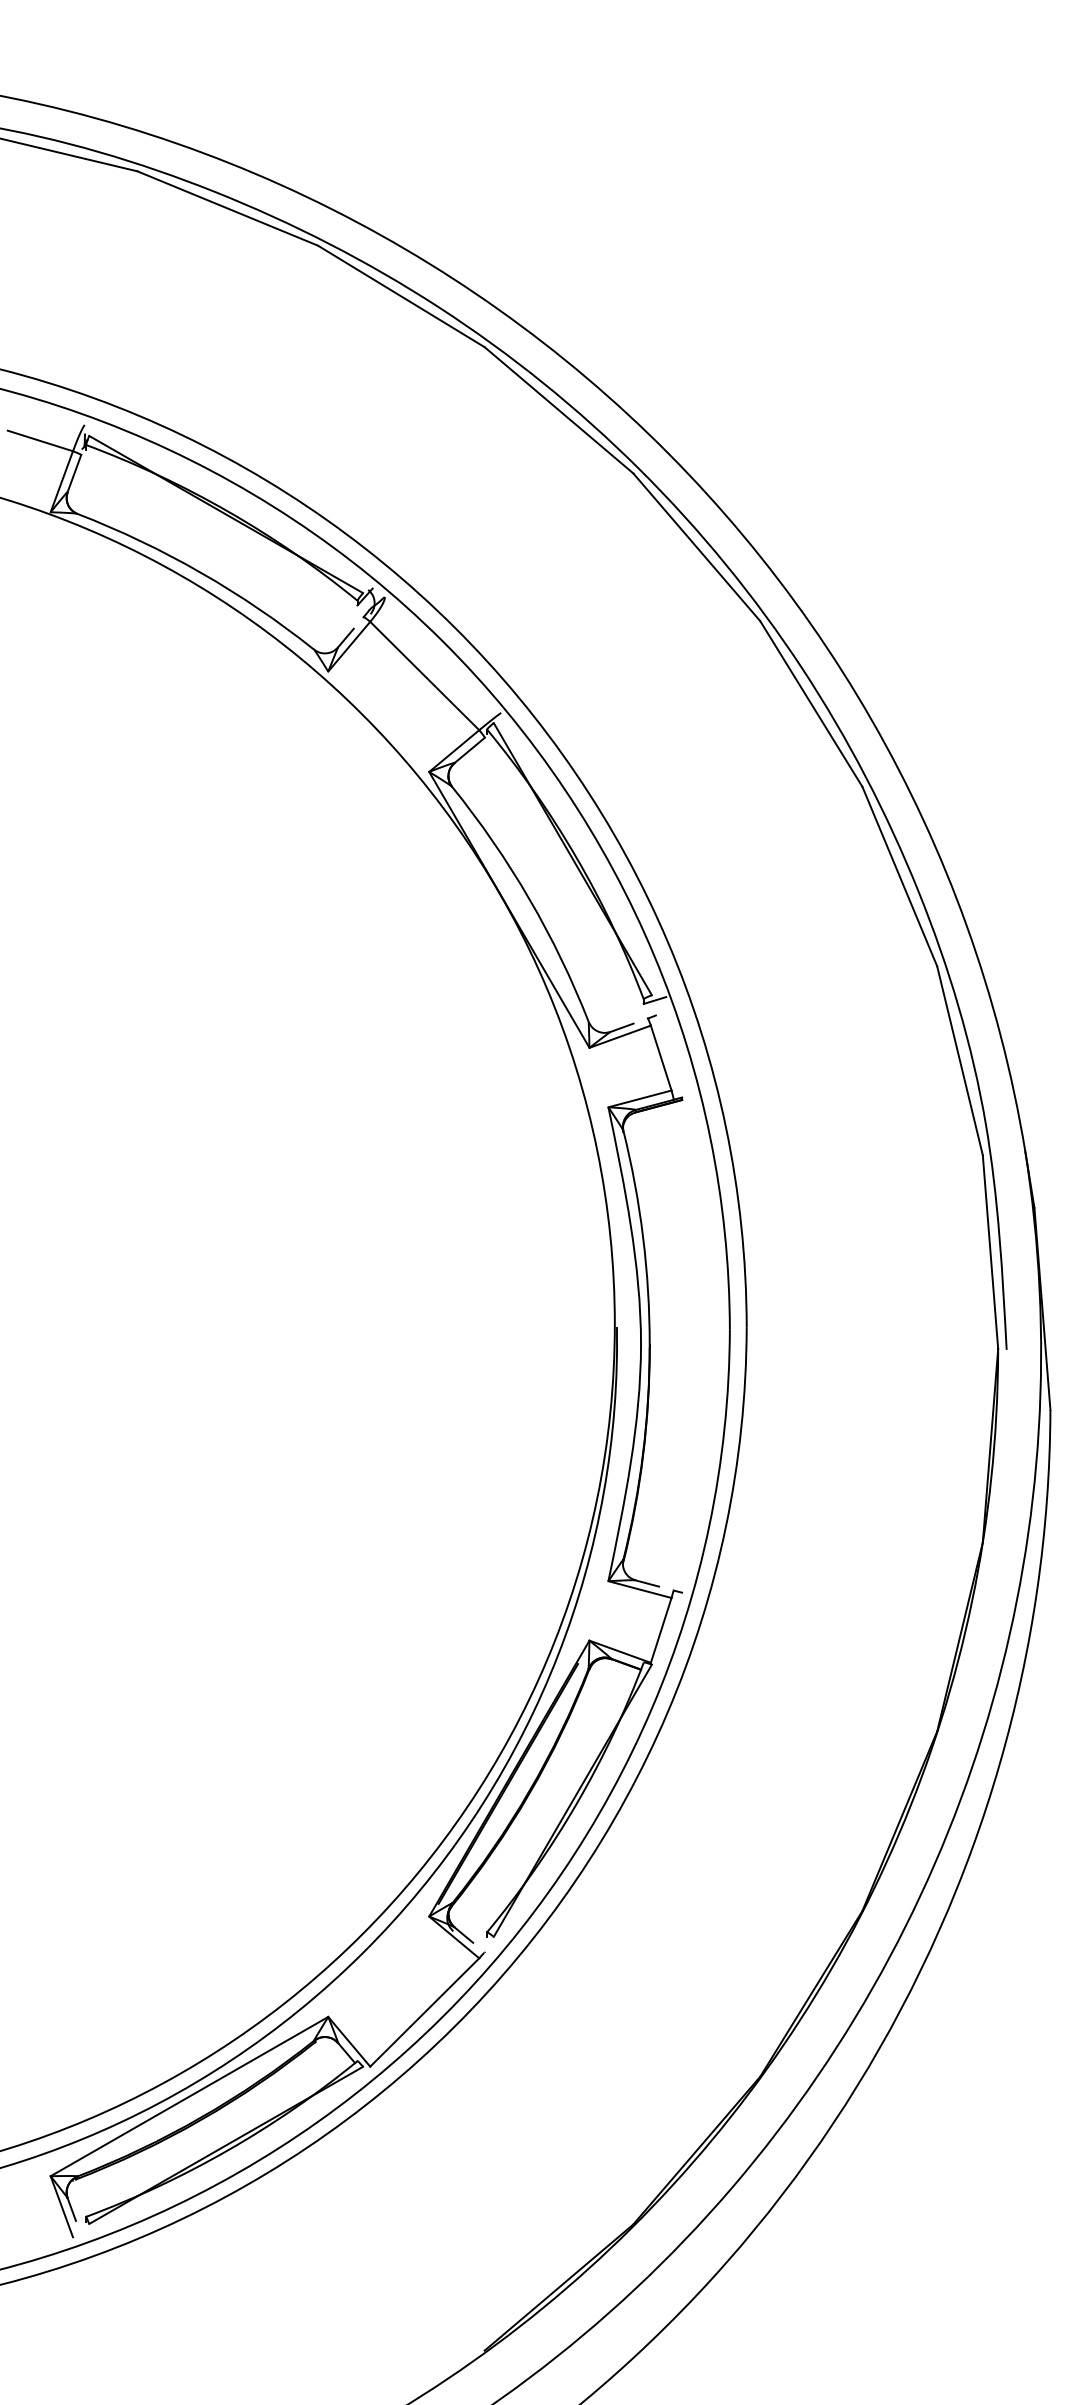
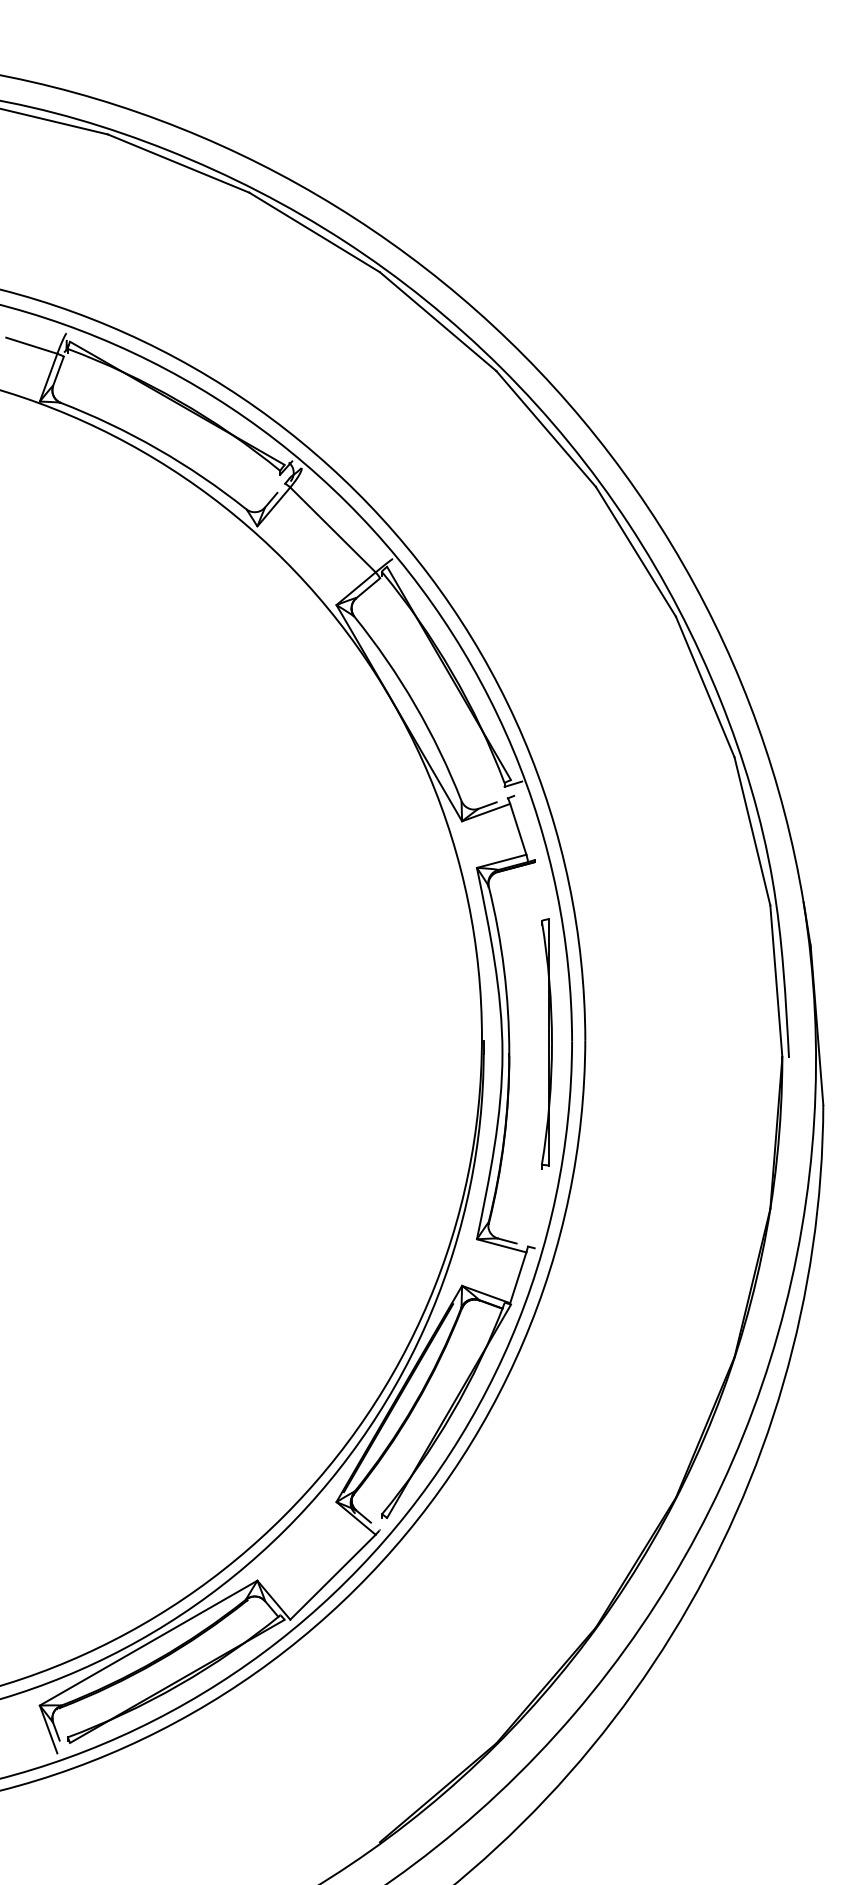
part: (697, 1331) -> (546, 1043), added

